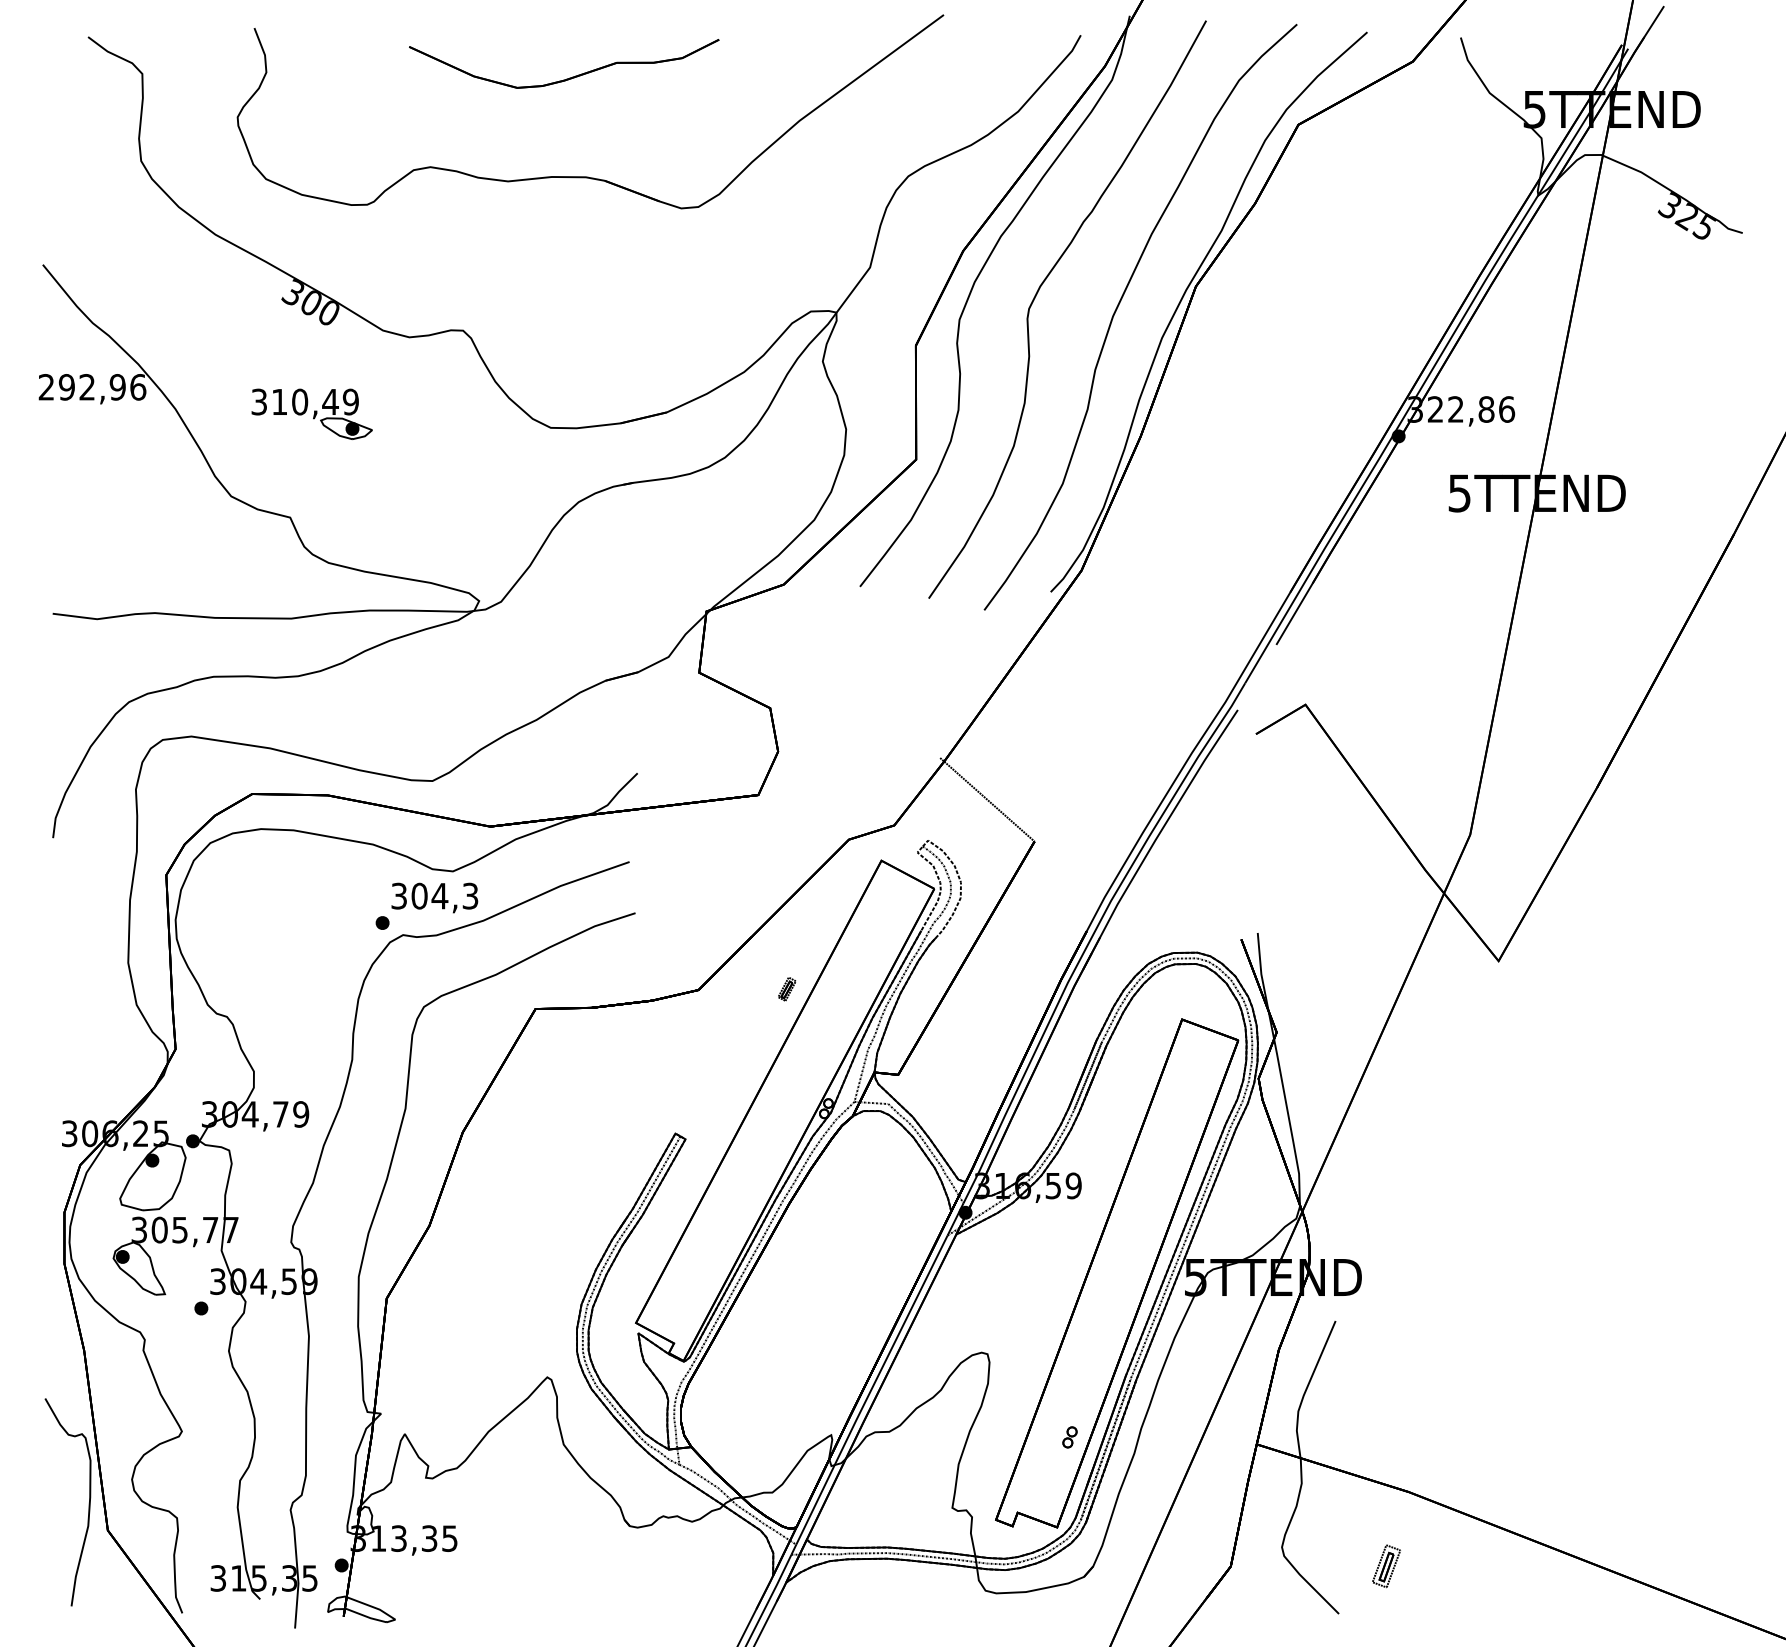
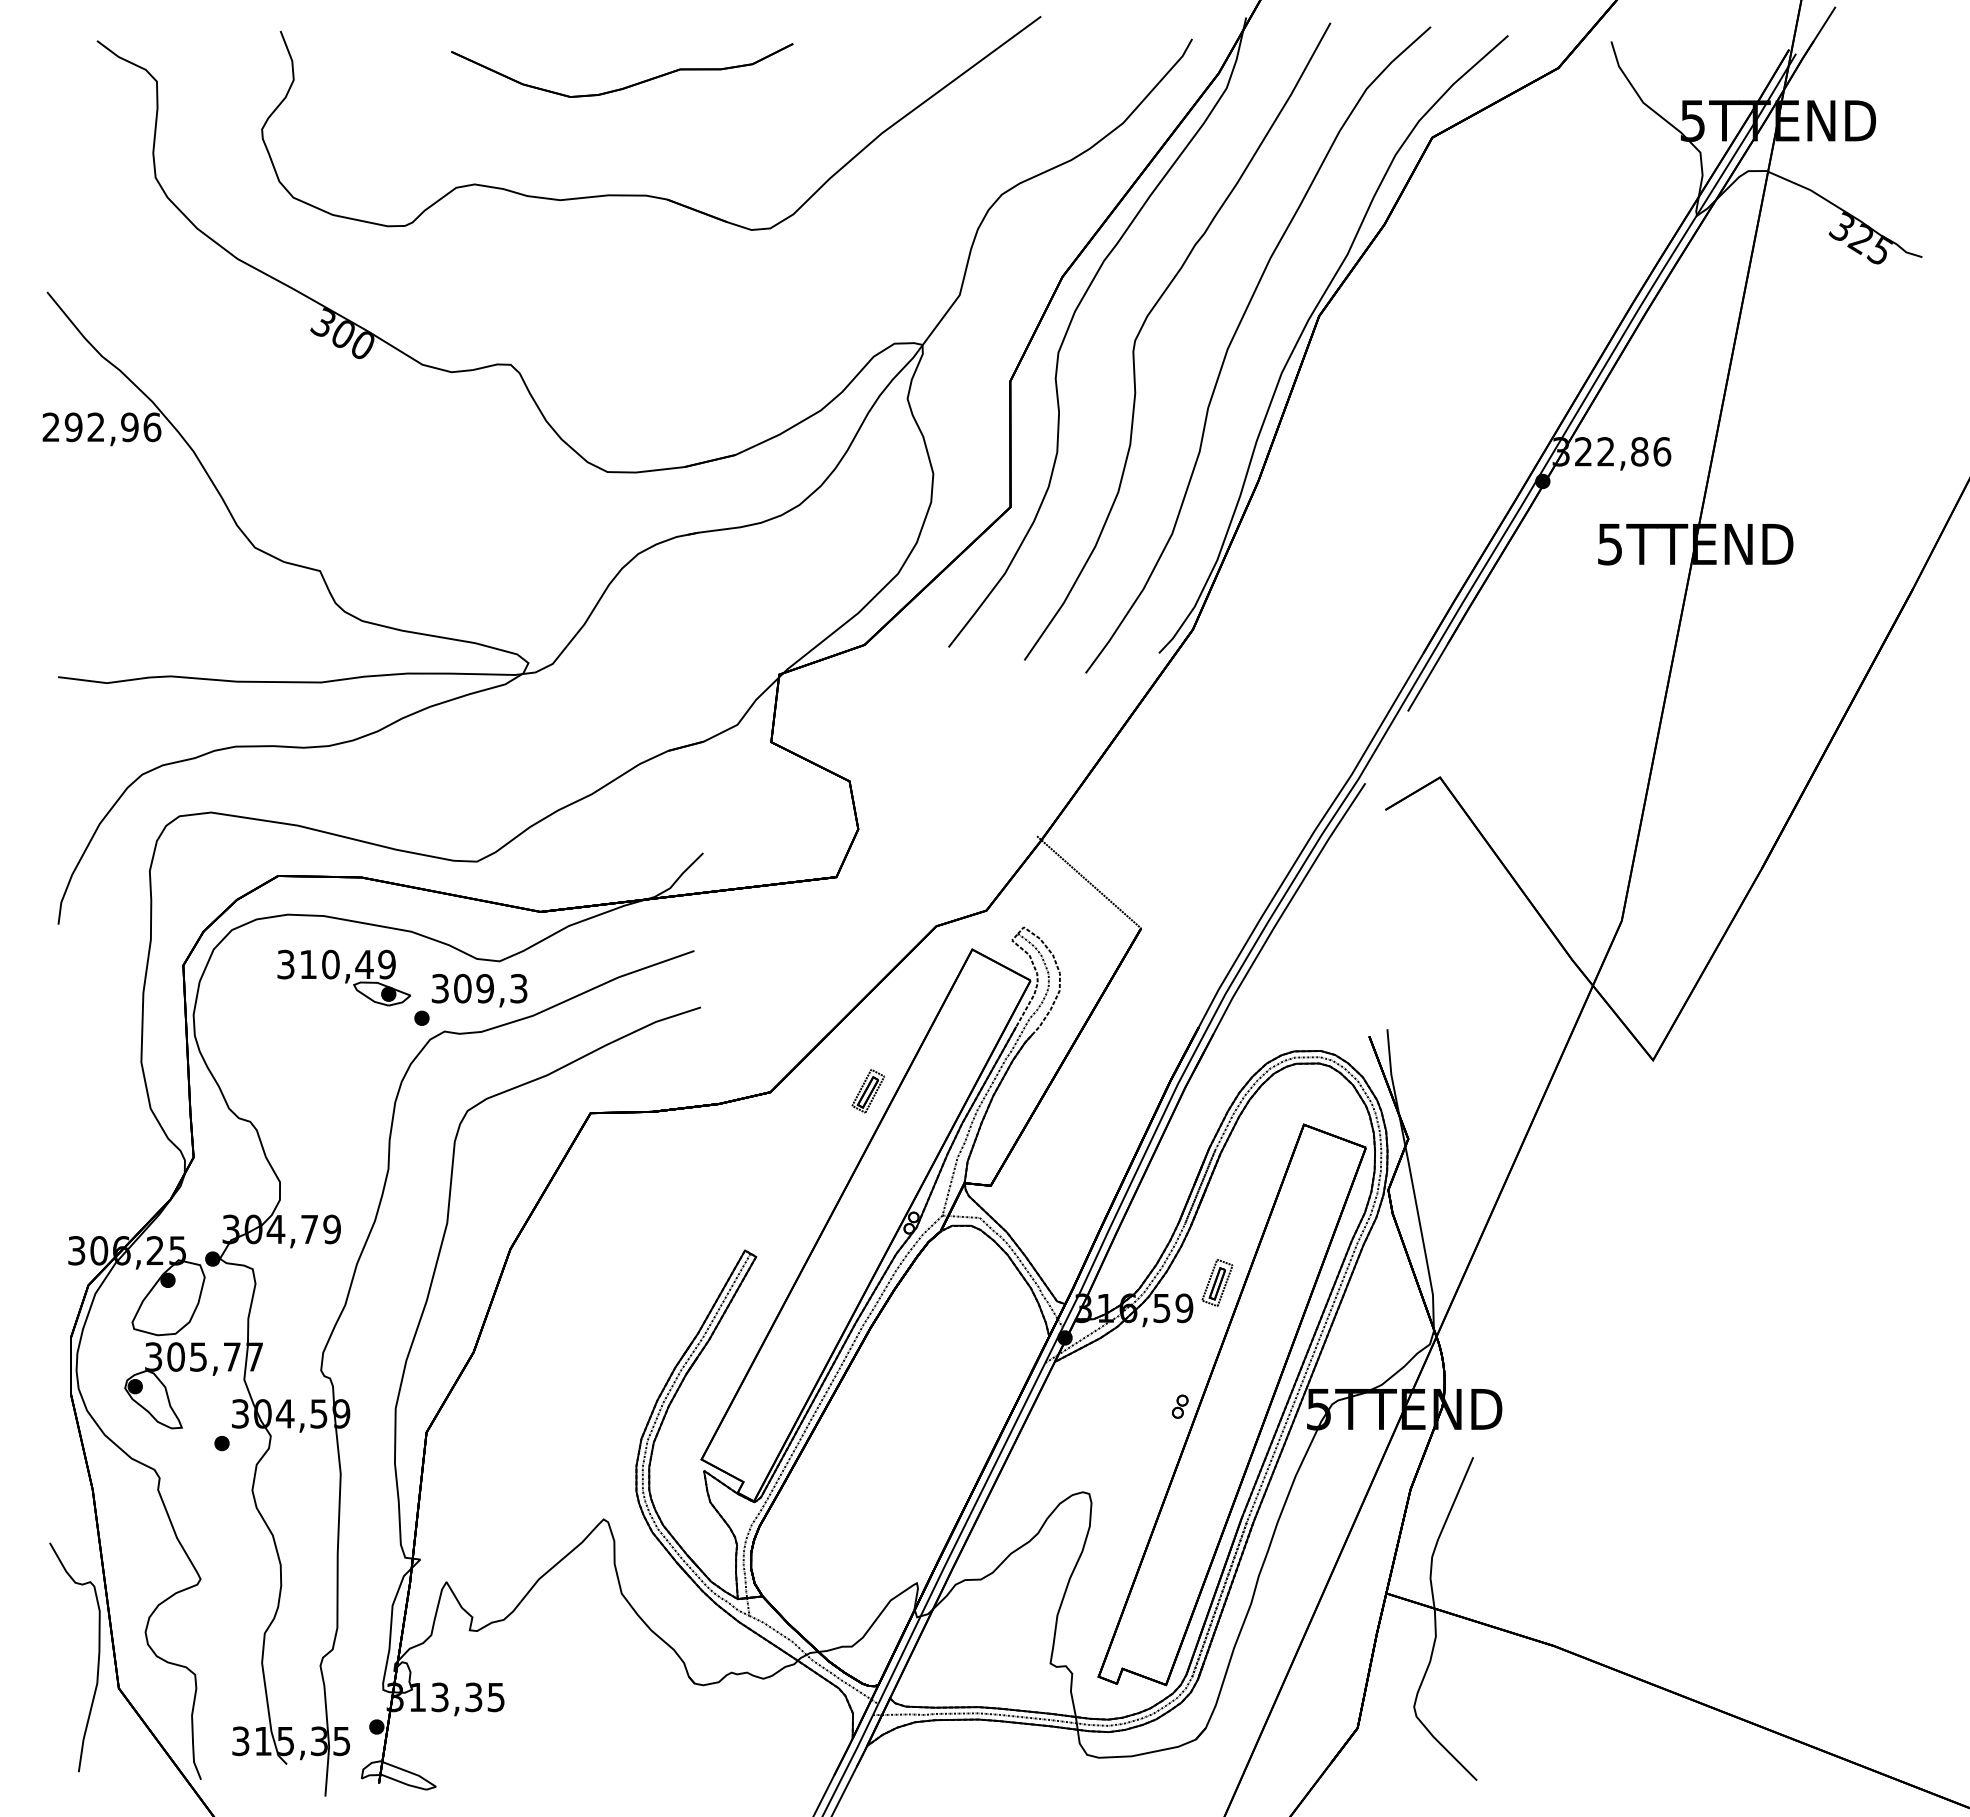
part: (311, 413) -> (343, 977), moved
text: (439, 896) -> (484, 988), 304,3 -> 309,3
part: (786, 989) -> (867, 1091), size x1.67
part: (1070, 1437) -> (1180, 1406), moved
part: (1386, 1565) -> (1217, 1282), moved

